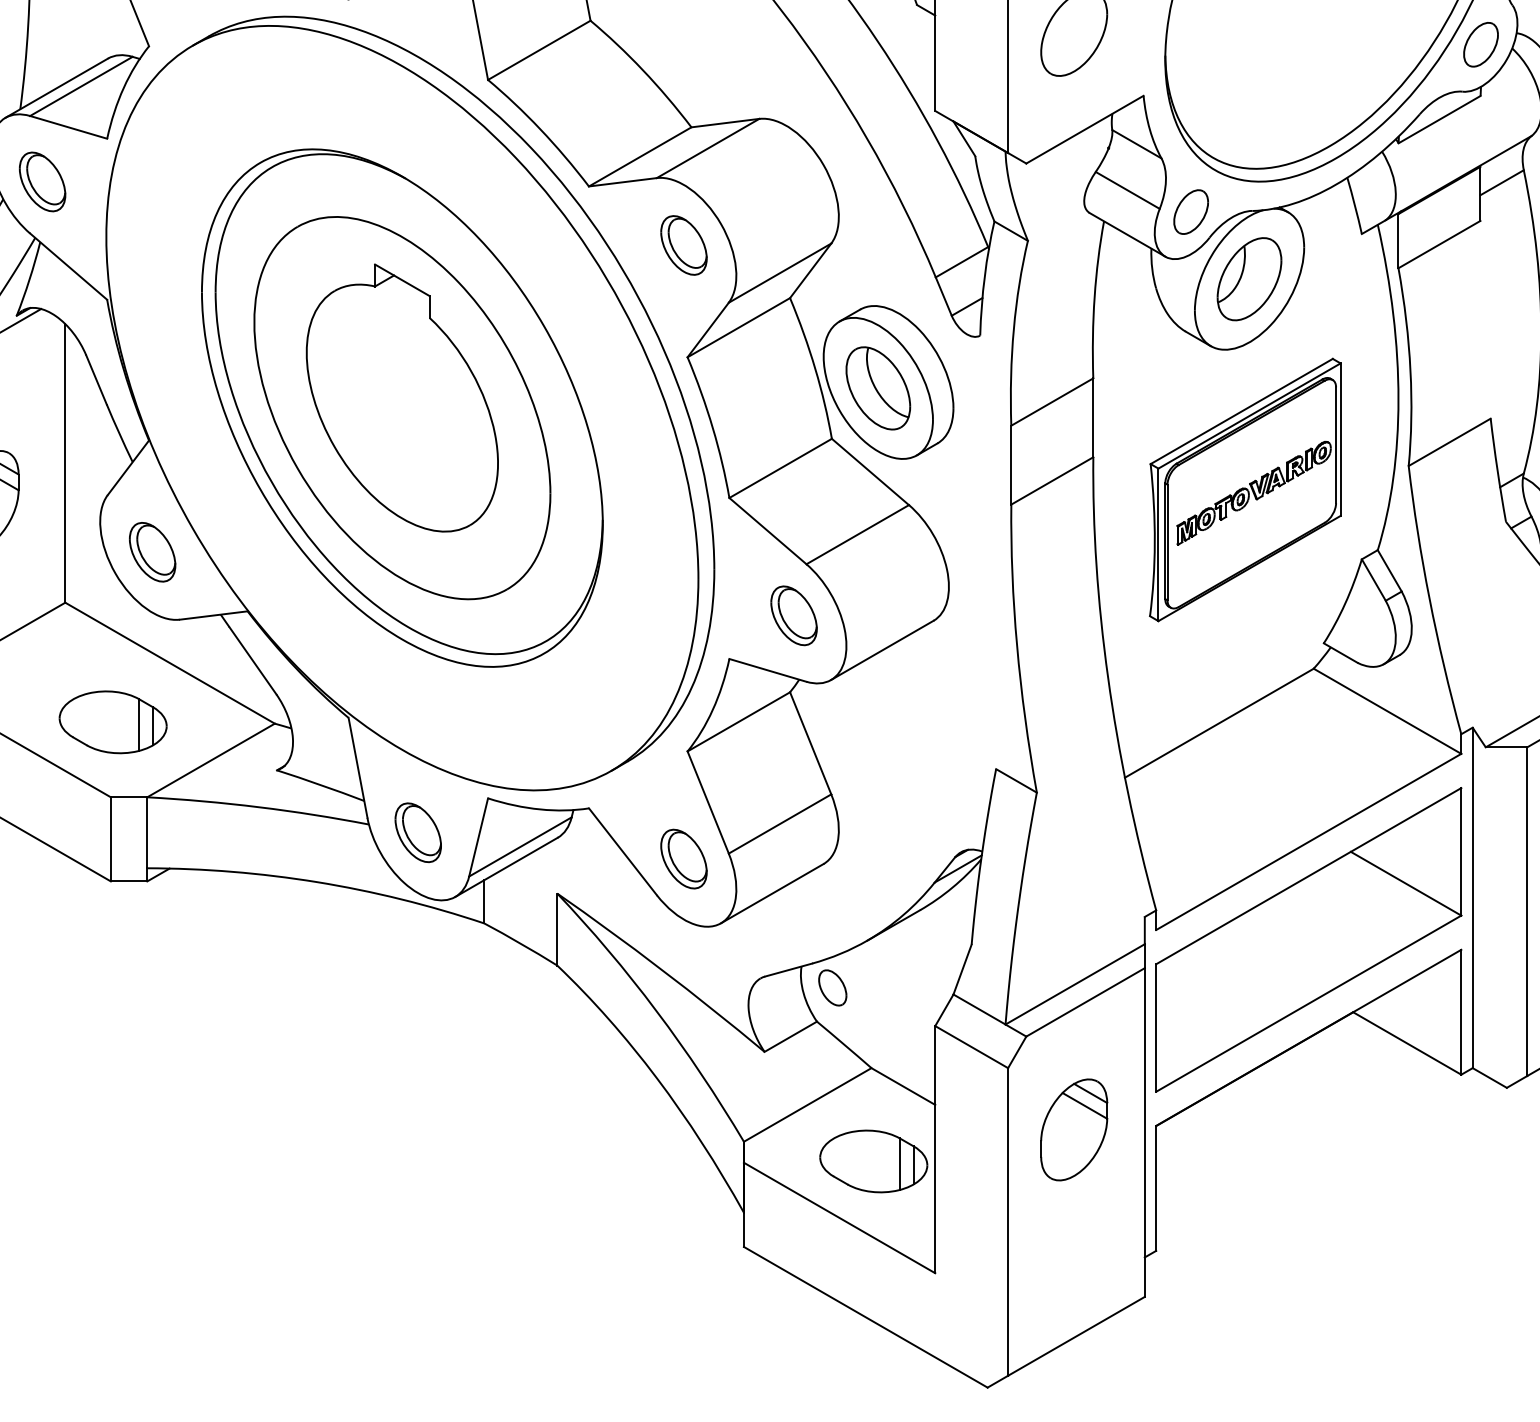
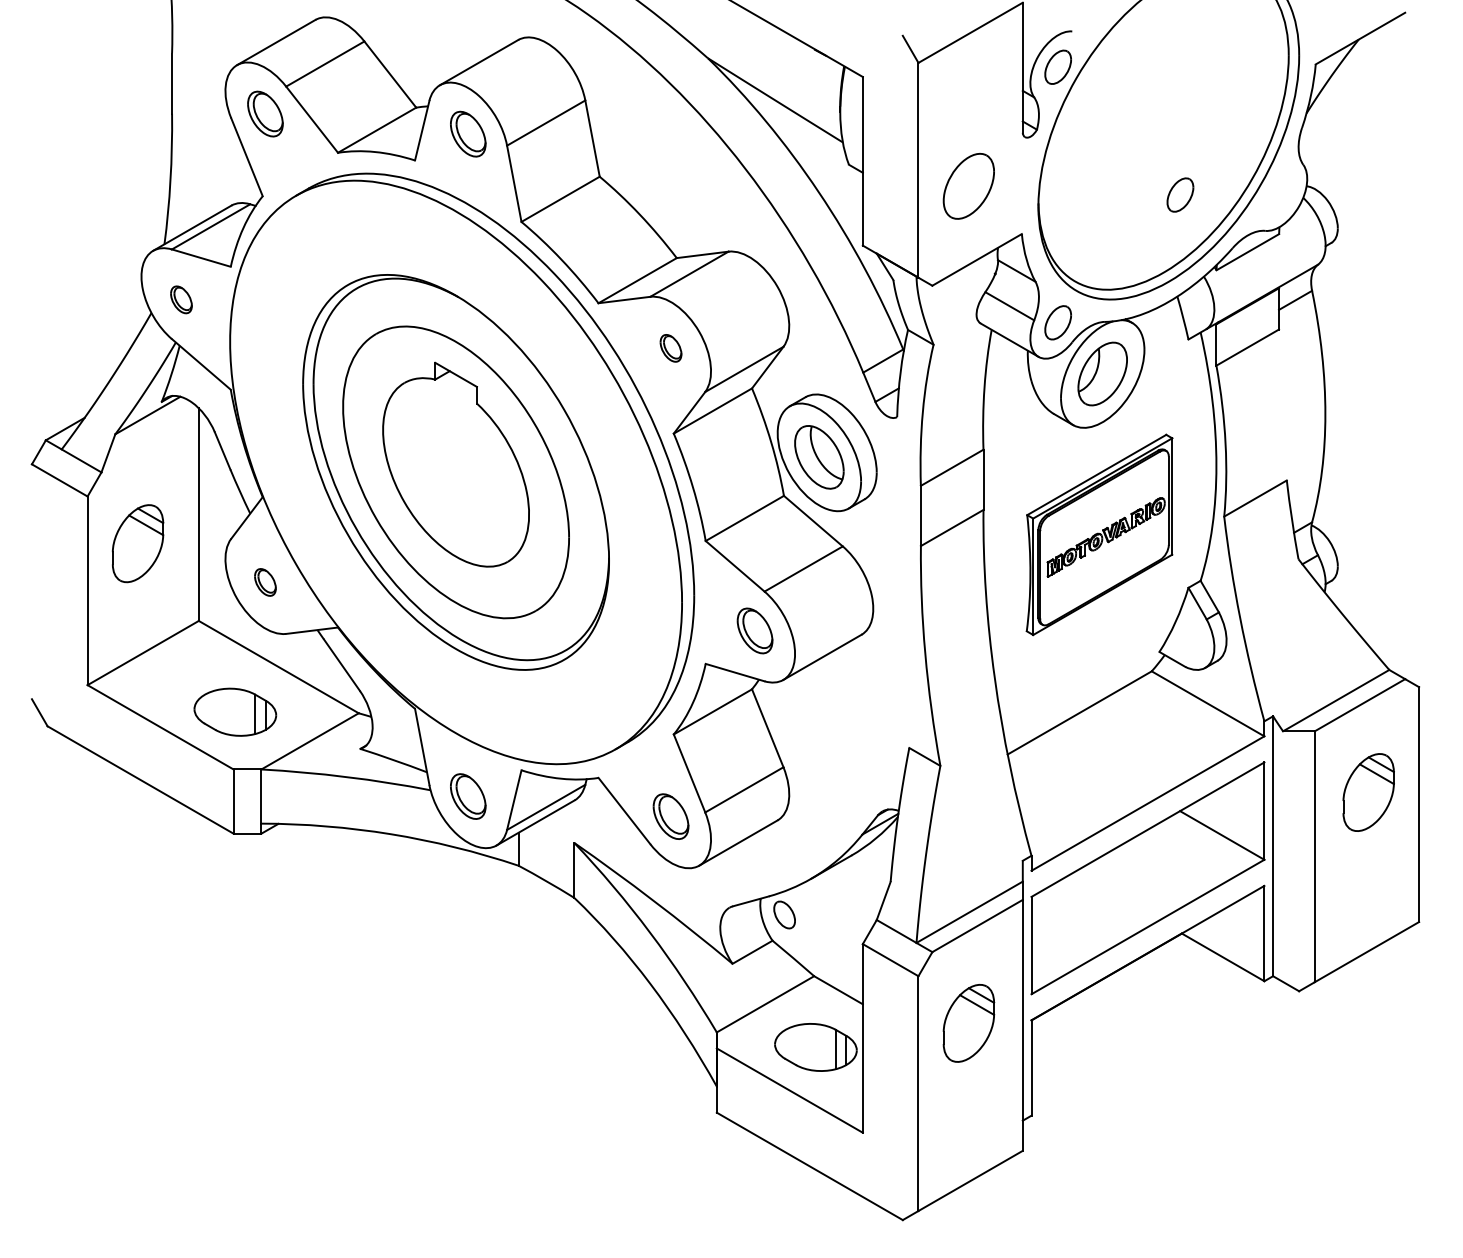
part: (1481, 44) -> (1180, 194), moved
part: (42, 181) -> (181, 299), size x0.6
part: (683, 245) -> (670, 348), size x0.6
part: (152, 552) -> (265, 582), size x0.6

